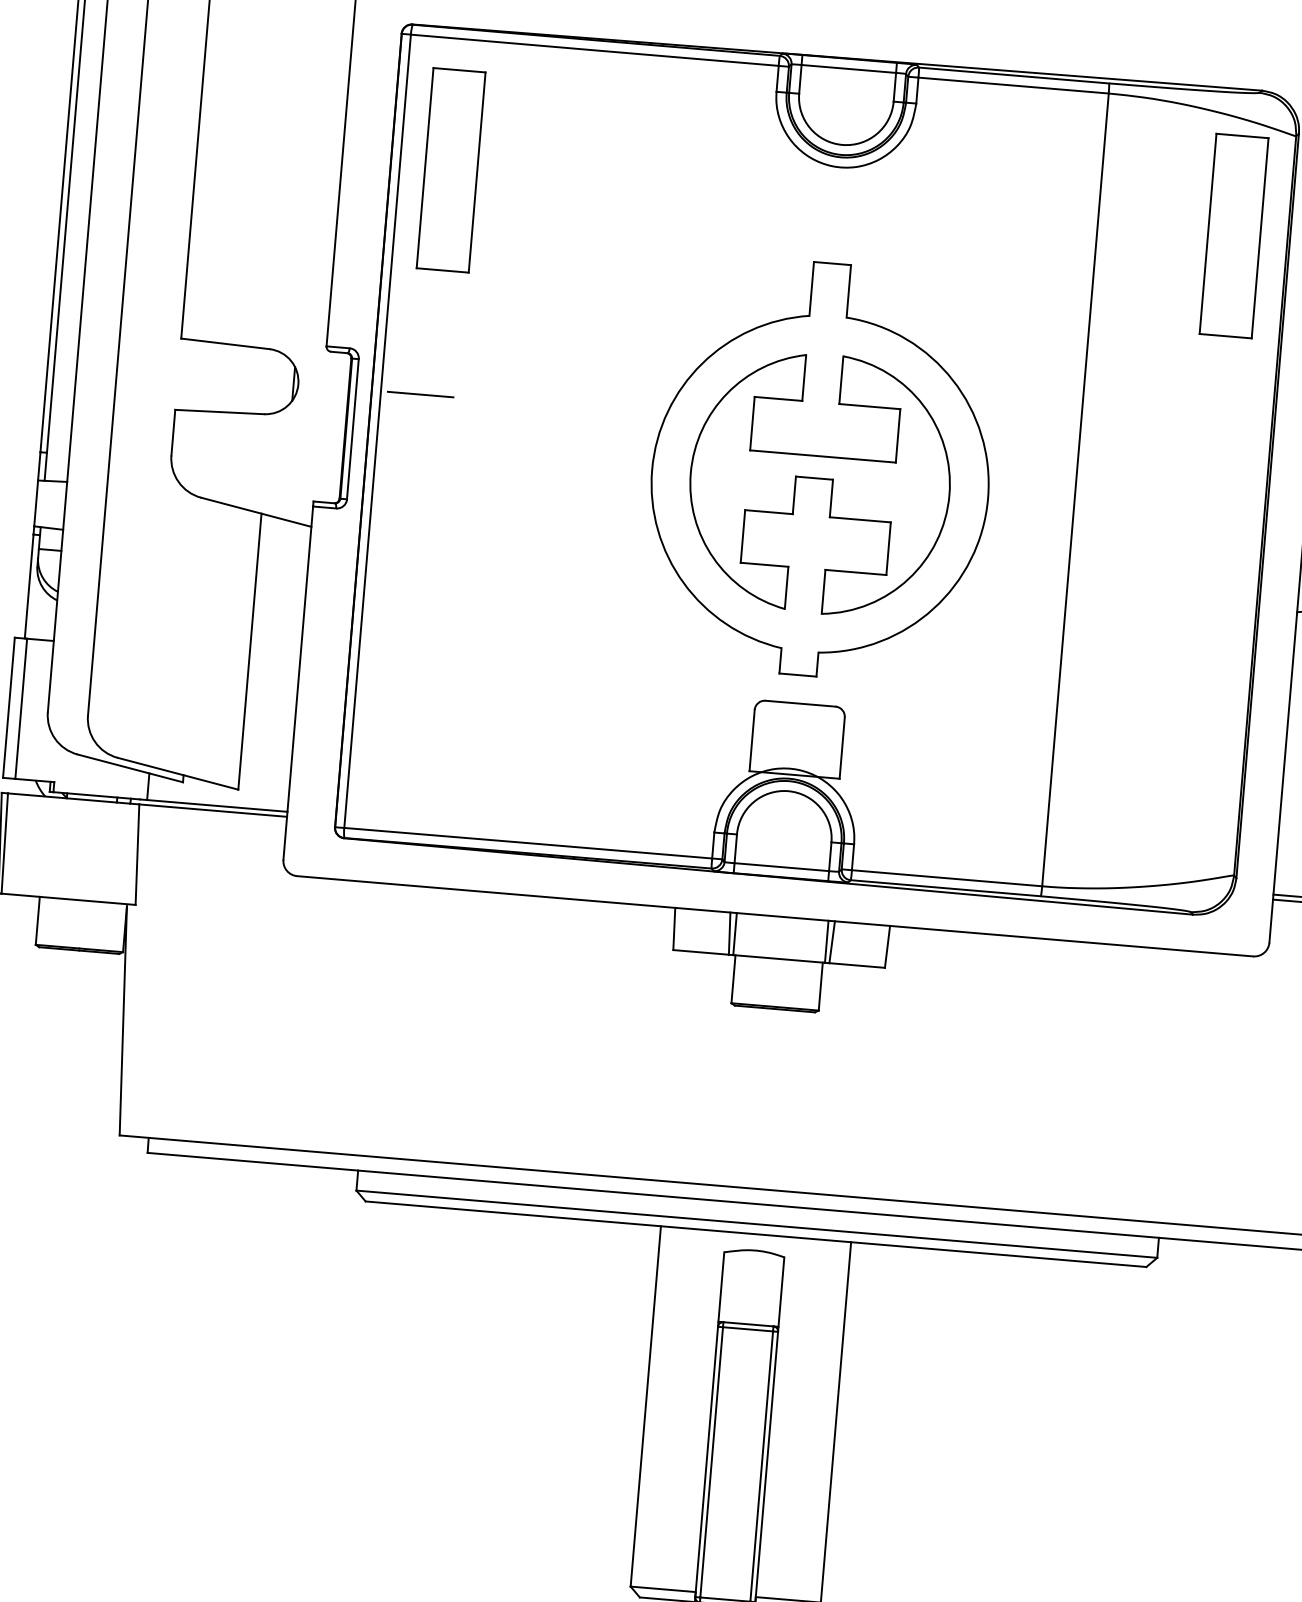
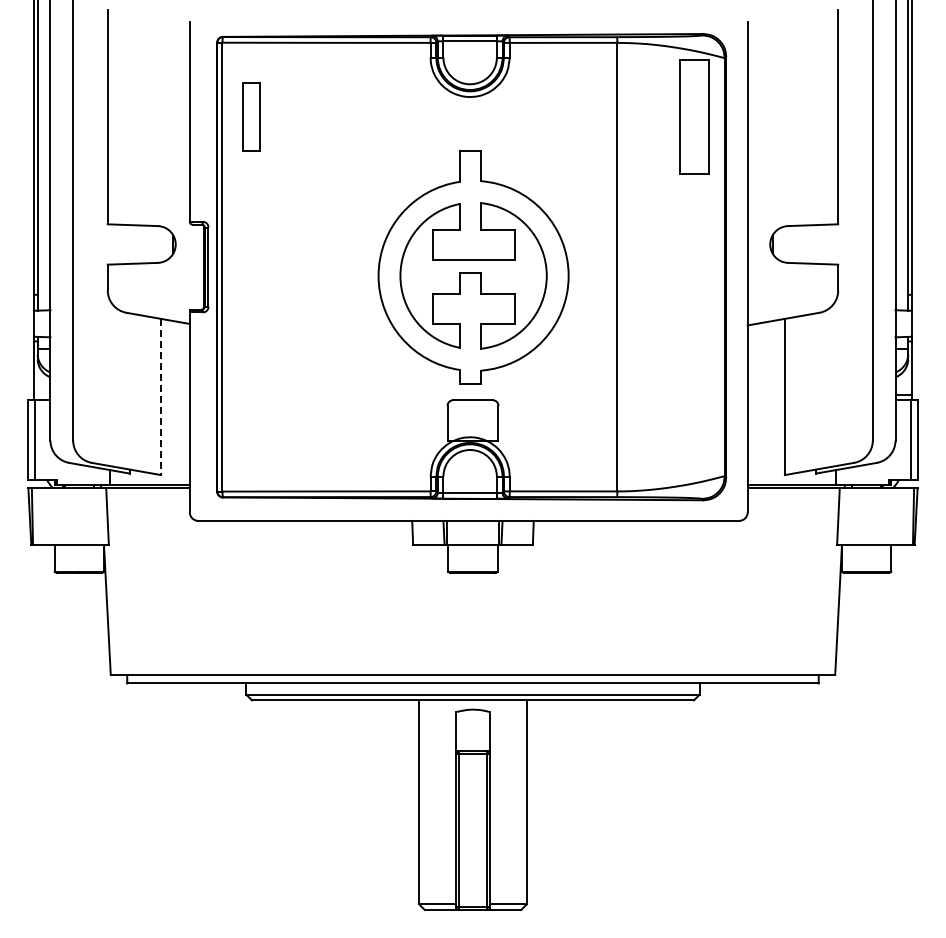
part: (451, 169) -> (251, 116), size x0.6
line: (419, 394) -> (244, 244), removed
line: (250, 652) -> (161, 397), solid -> dashed

